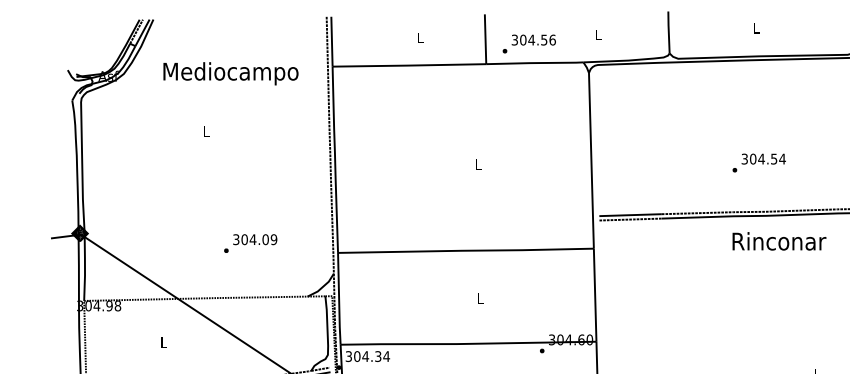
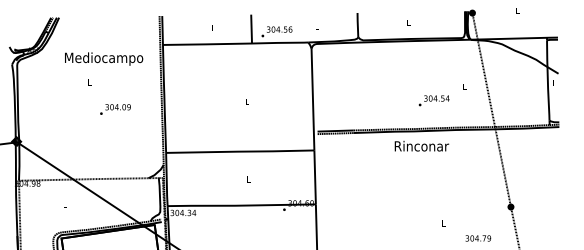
text: (231, 72) -> (104, 58), moved
text: (757, 162) -> (433, 100), moved
text: (250, 243) -> (115, 109), moved

